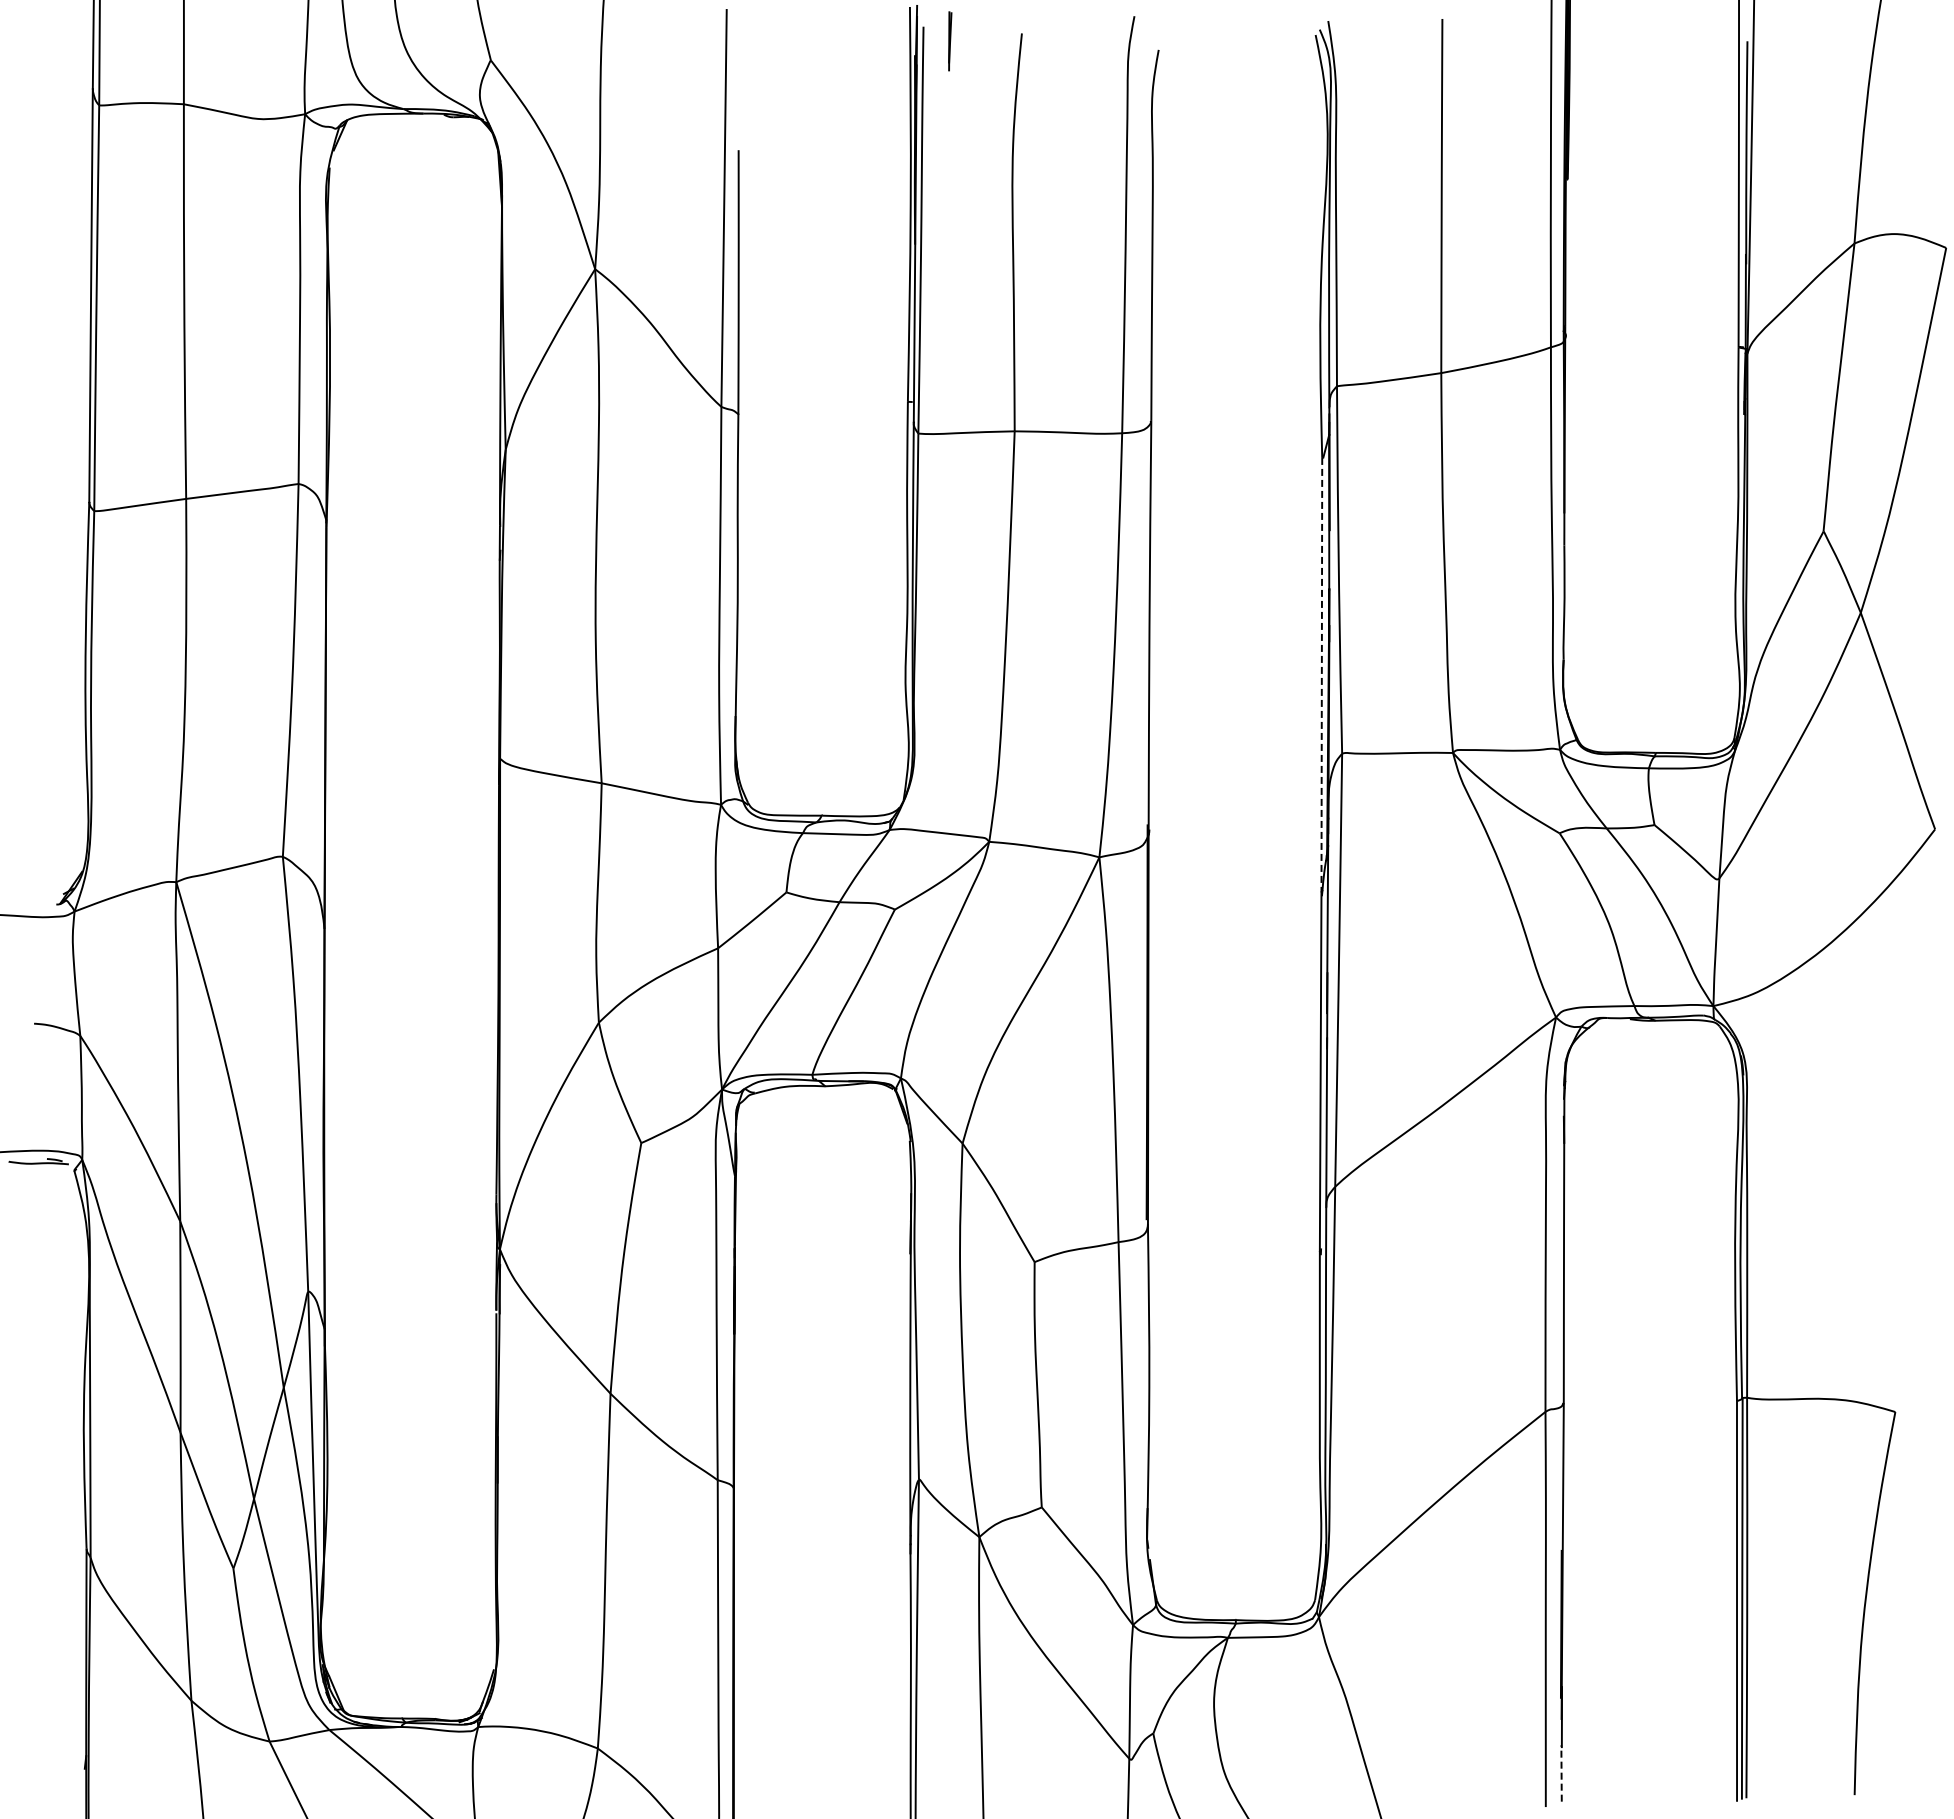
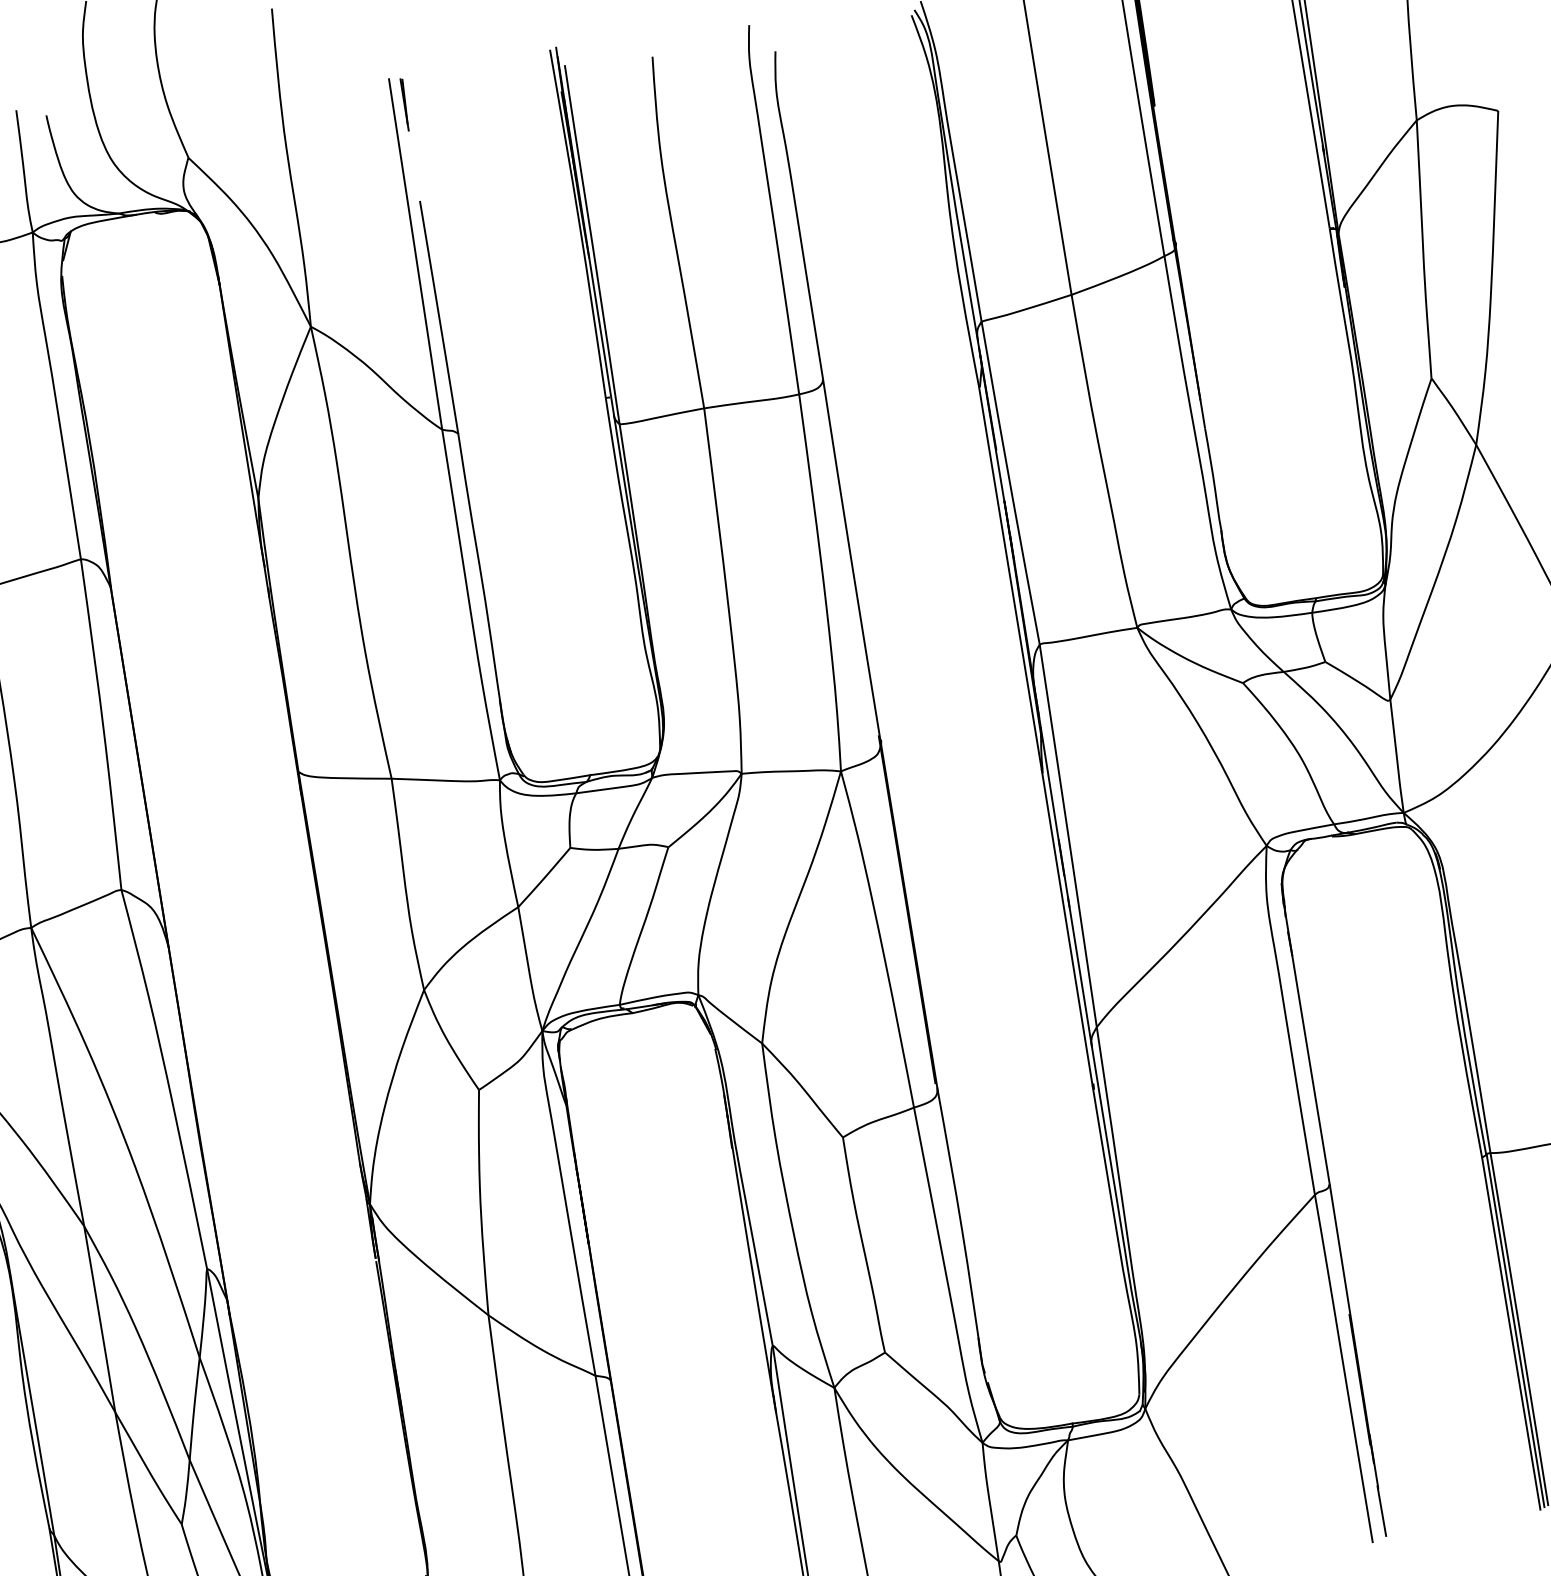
line: (950, 41) -> (405, 104), moved
line: (1321, 675) -> (1010, 578), dashed -> solid
line: (1561, 1773) -> (1381, 1511), dashed -> solid

